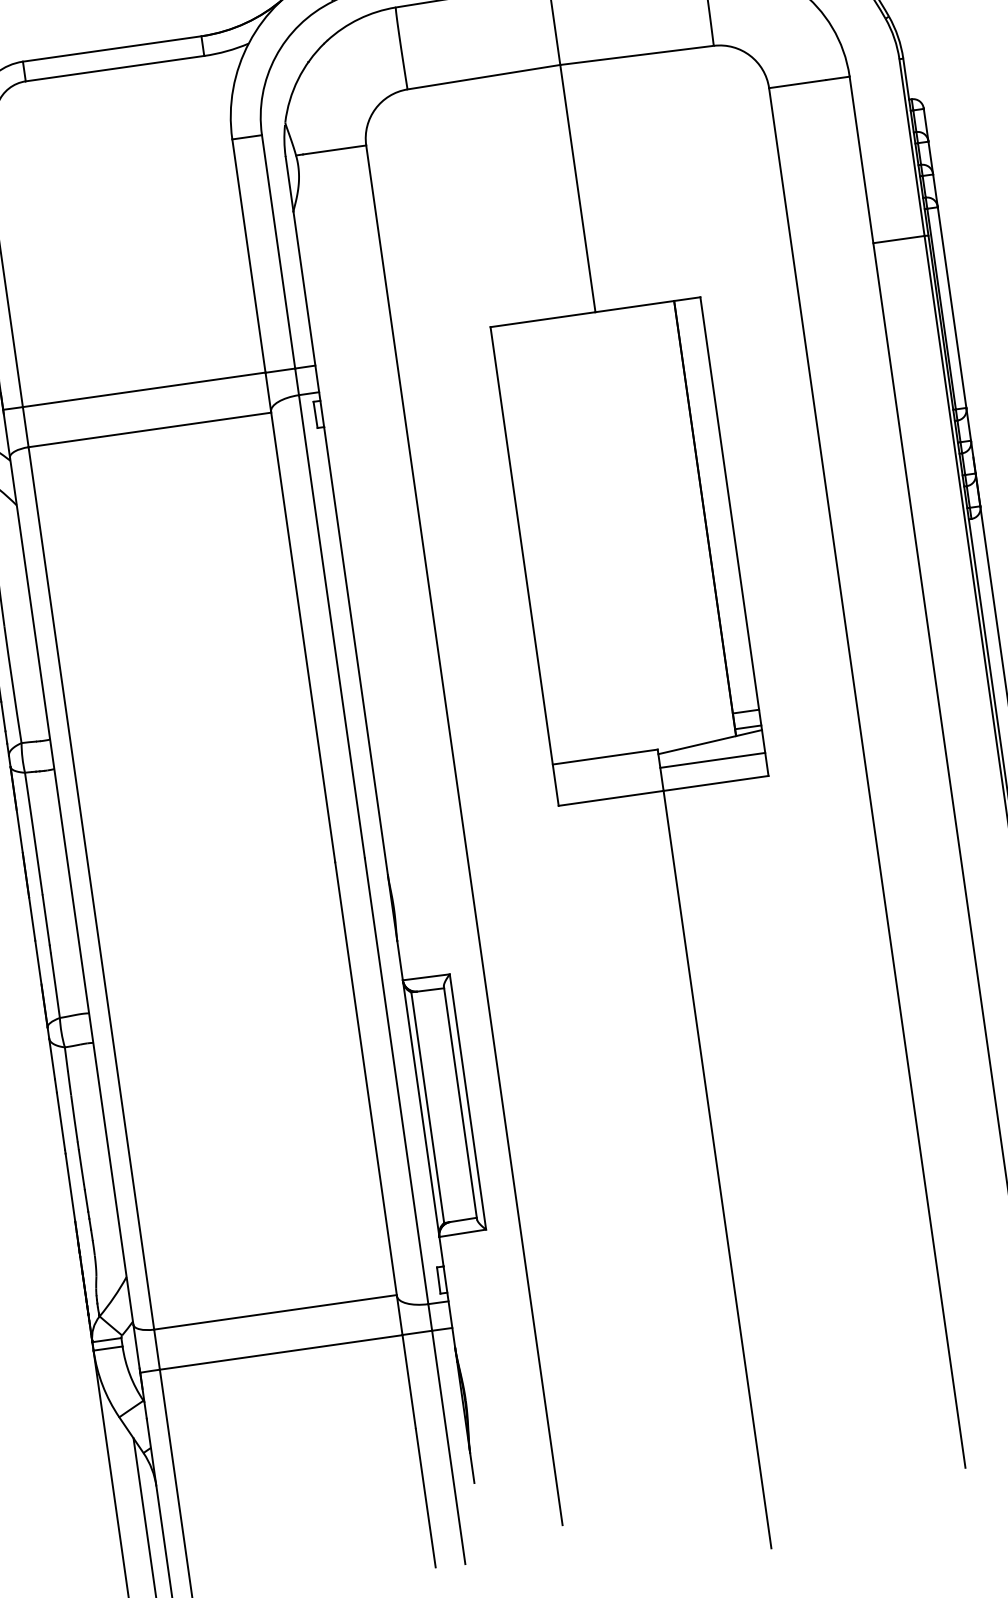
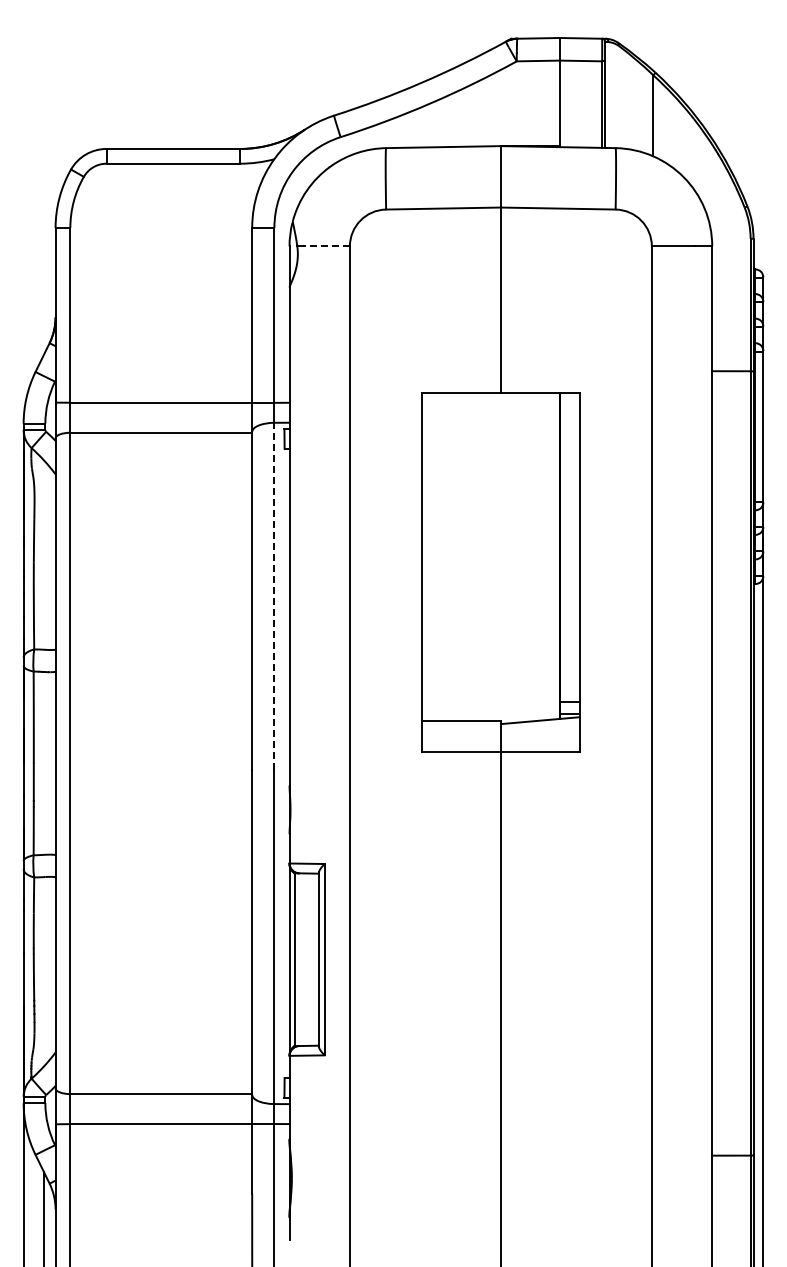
line: (335, 150) -> (326, 246), solid -> dashed
line: (332, 626) -> (274, 596), solid -> dashed
line: (711, 760) -> (539, 734), removed

